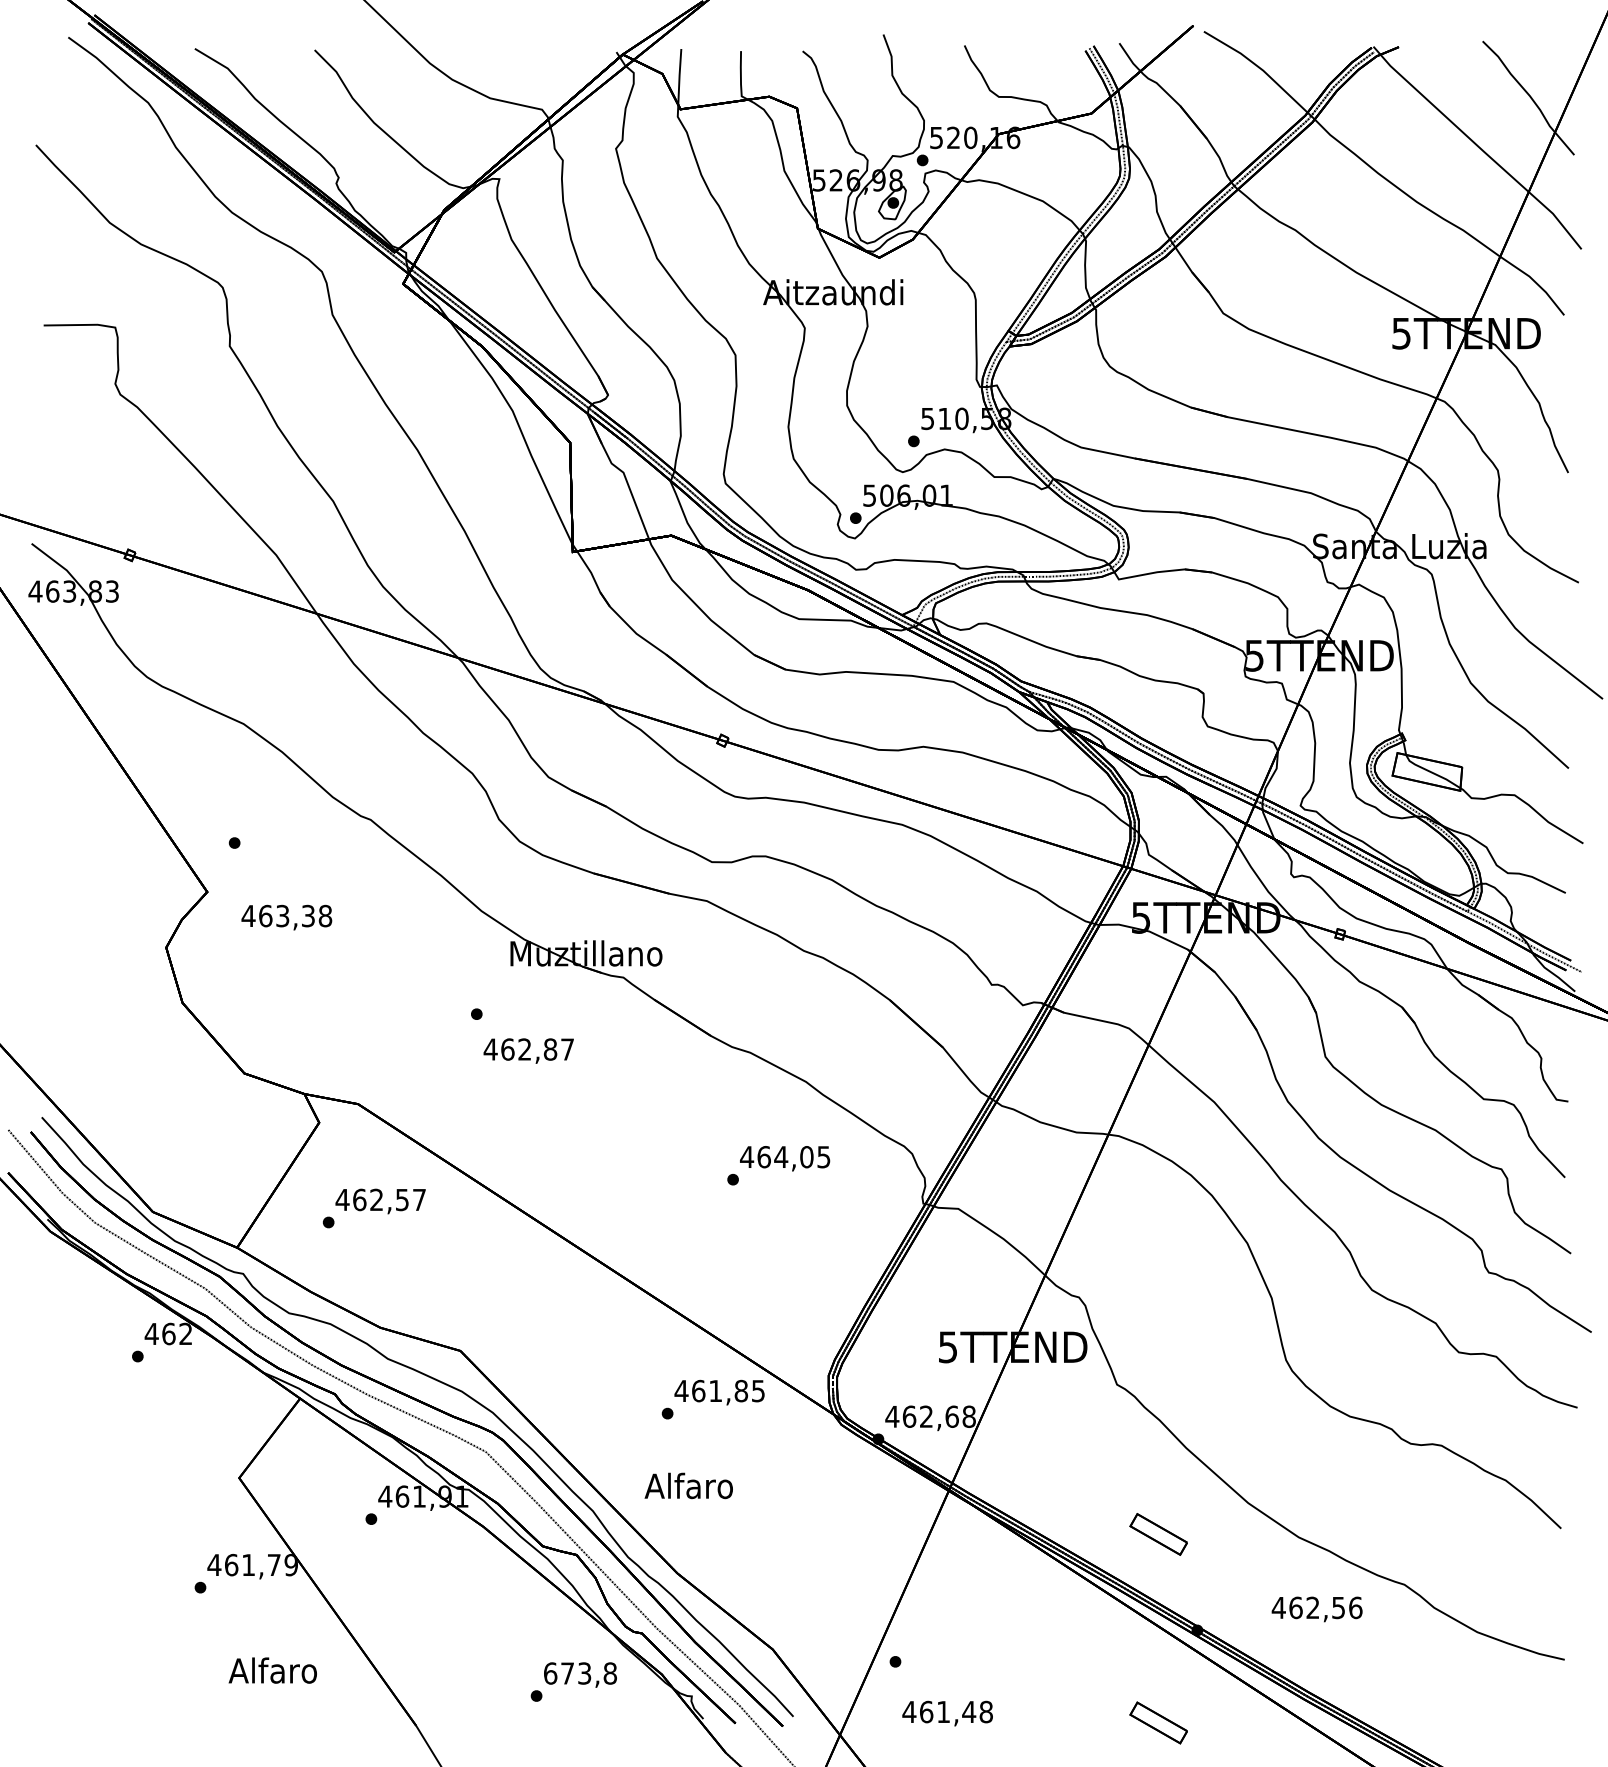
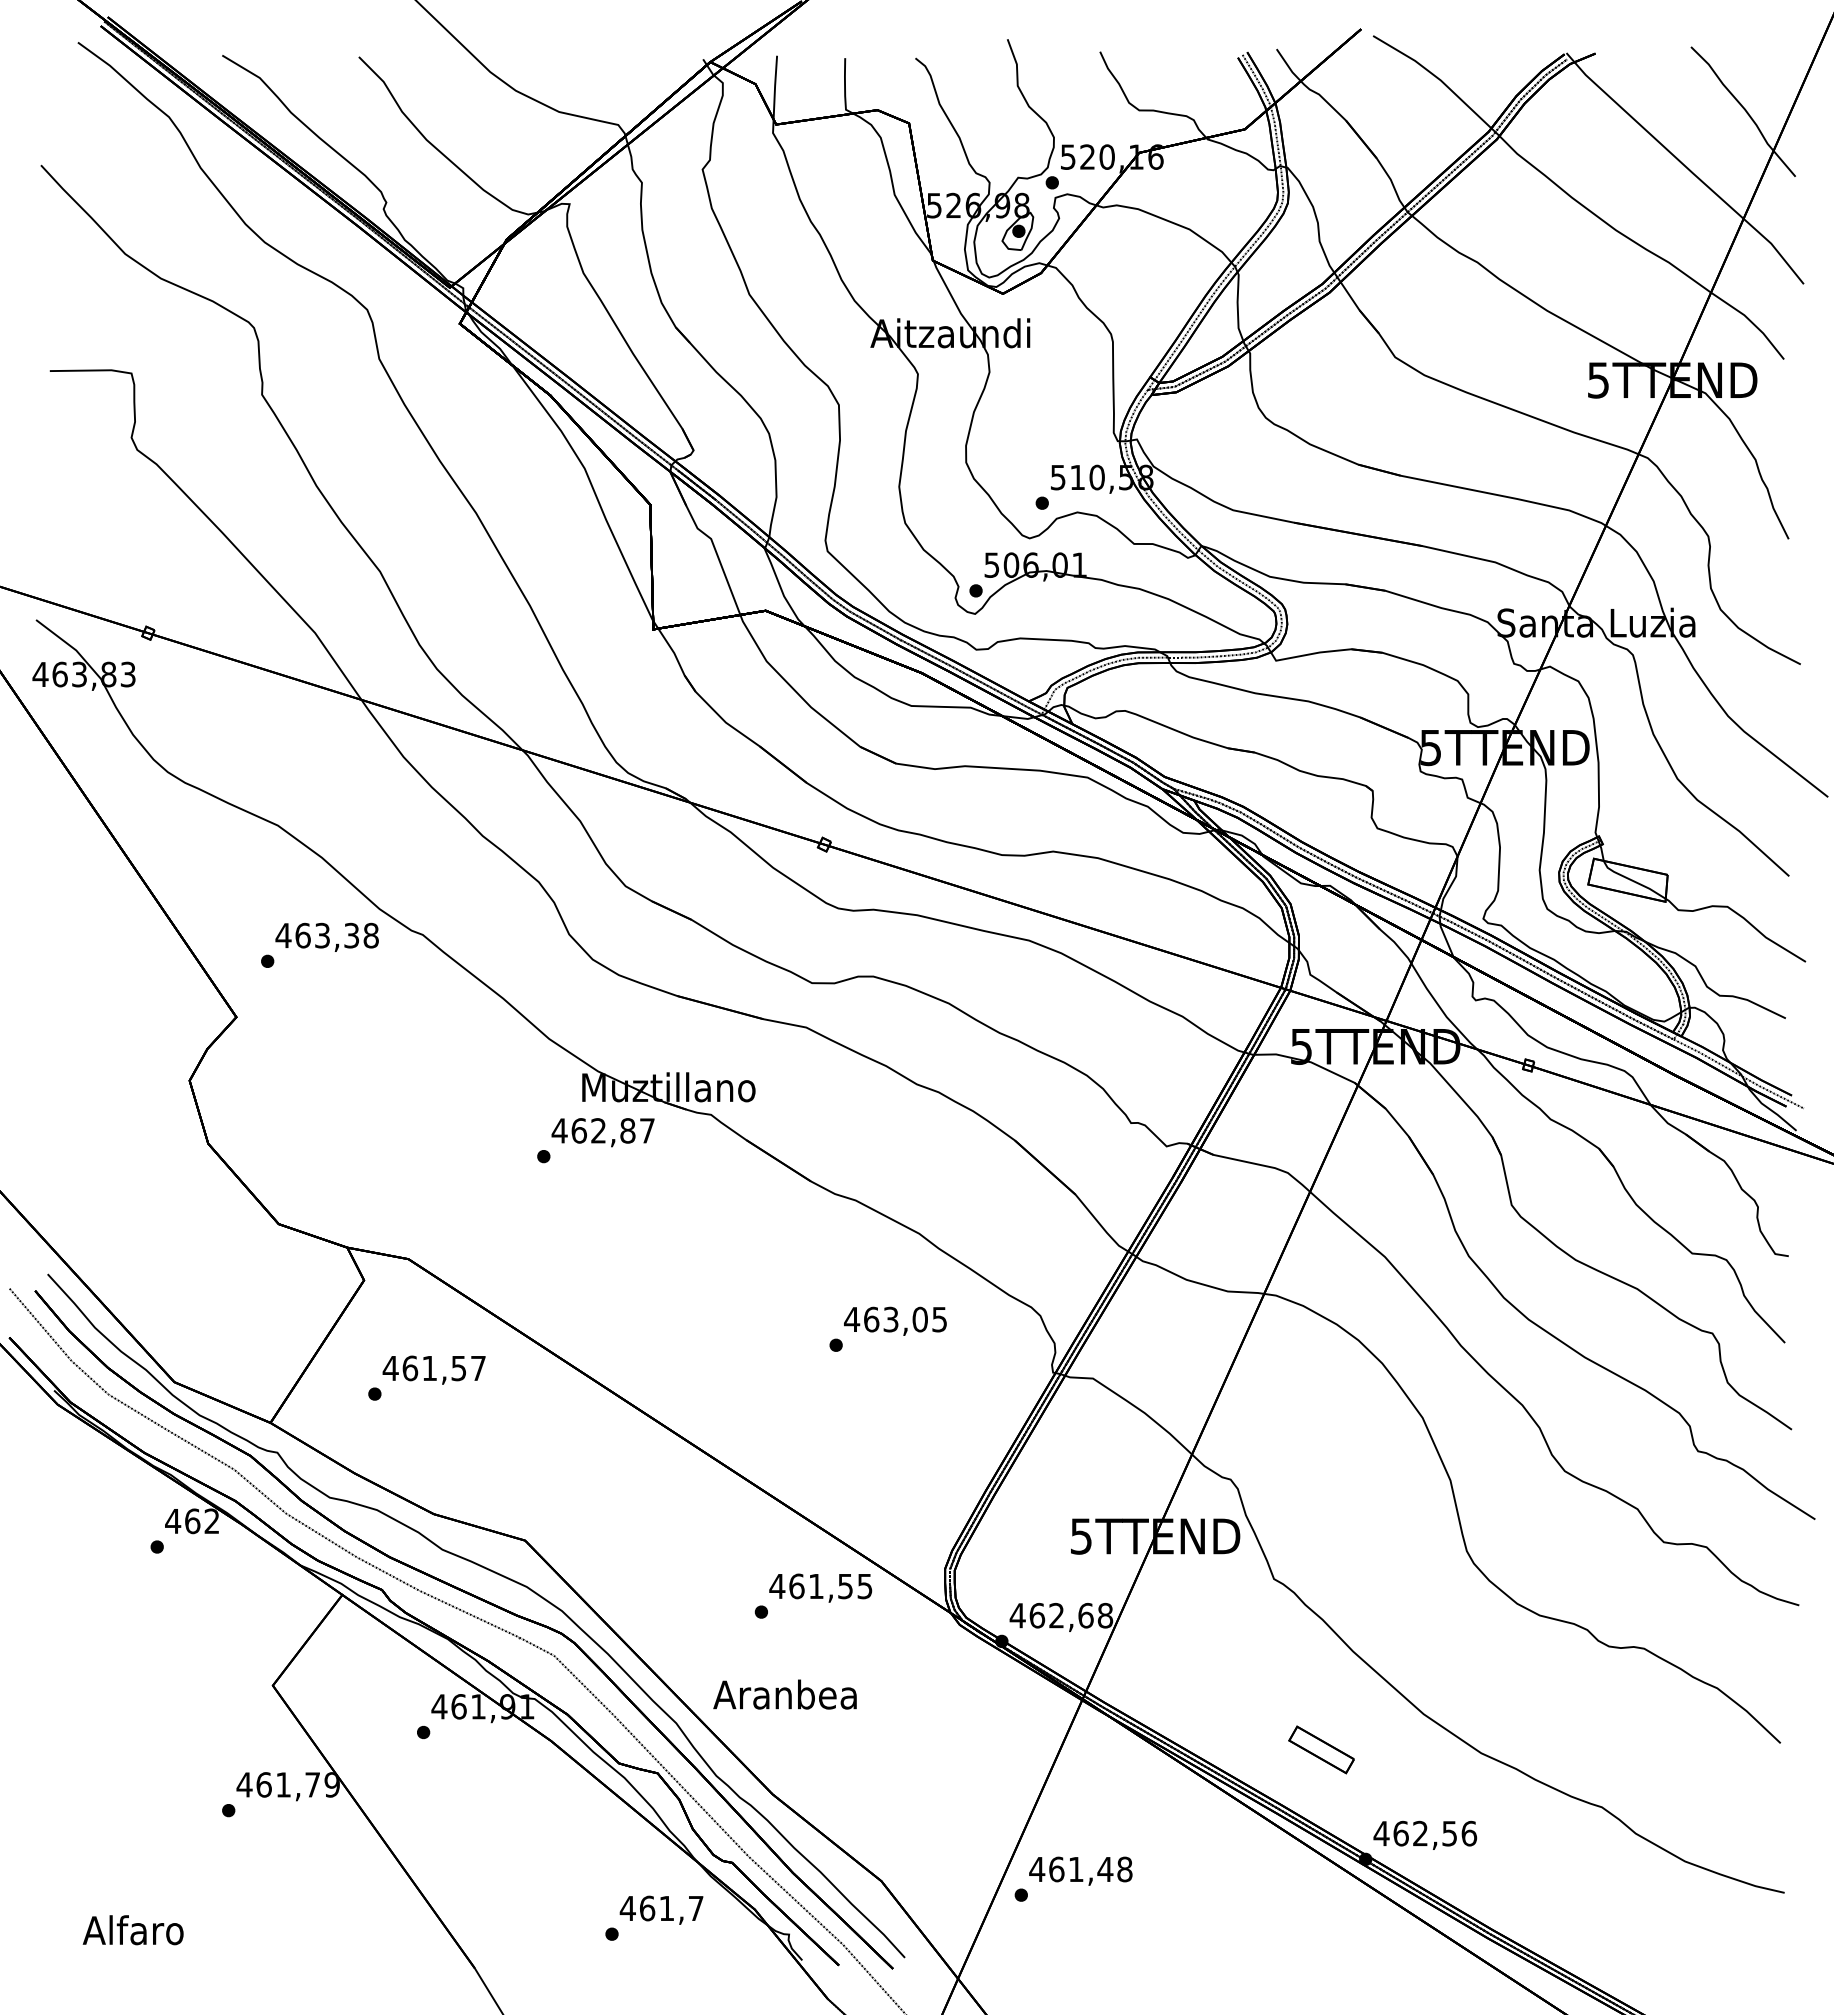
text: (286, 916) -> (326, 936), moved
text: (528, 1050) -> (602, 1132), moved
text: (780, 1157) -> (890, 1319), 464,05 -> 463,05
text: (376, 1199) -> (429, 1367), 462,57 -> 461,57
text: (741, 1391) -> (845, 1586), 461,85 -> 461,55
text: (687, 1485) -> (784, 1694), Alfaro -> Aranbea
text: (1317, 1608) -> (1425, 1834), moved
text: (272, 1670) -> (132, 1930), moved
text: (579, 1673) -> (661, 1908), 673,8 -> 461,7
text: (947, 1712) -> (1080, 1870), moved
part: (1158, 1722) -> (1321, 1964), removed

